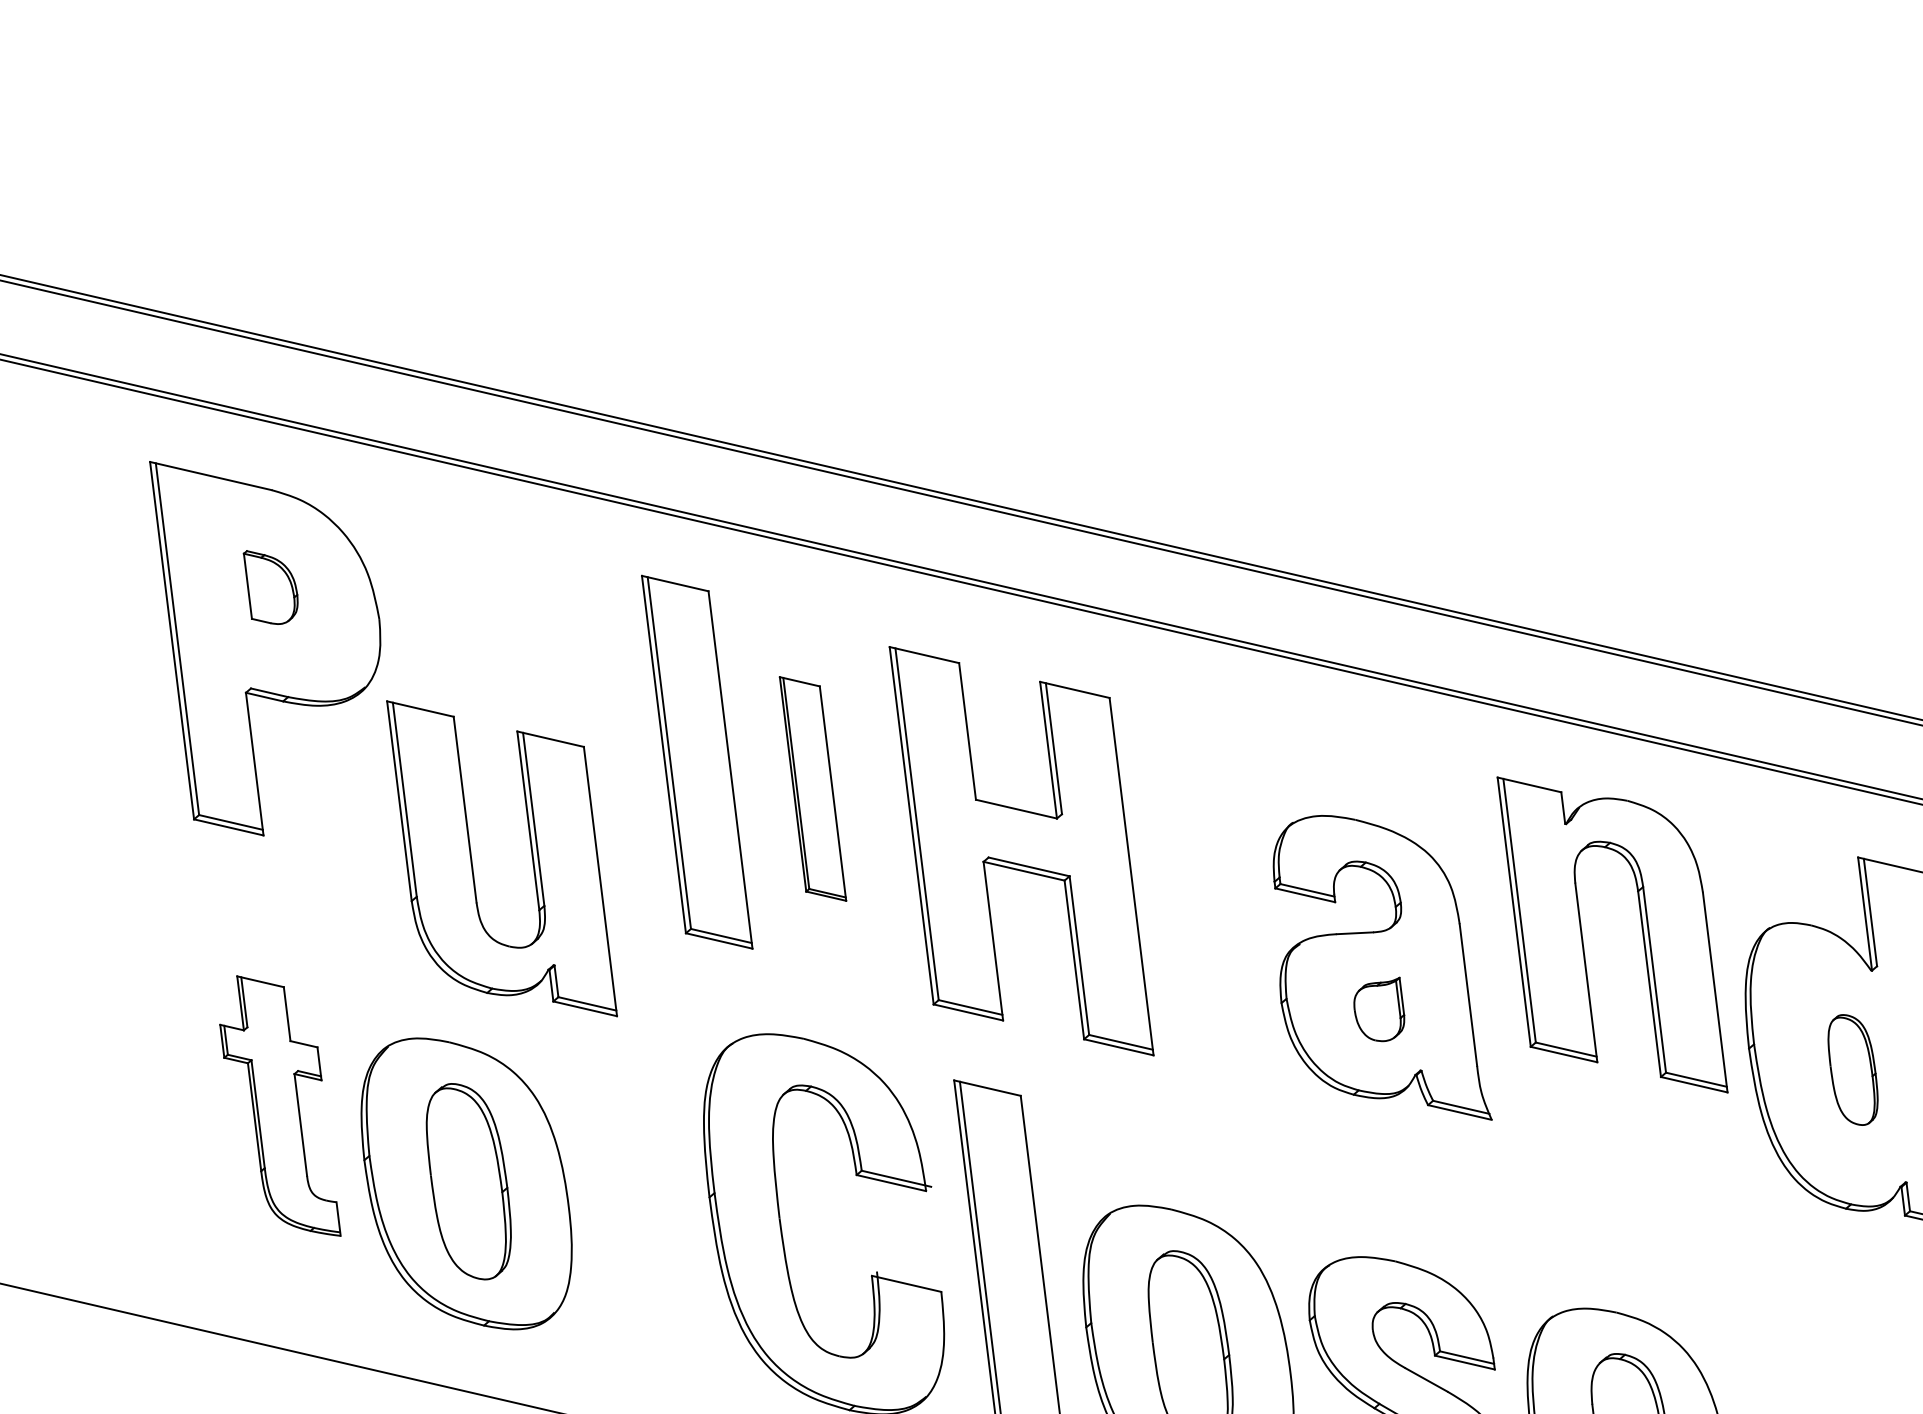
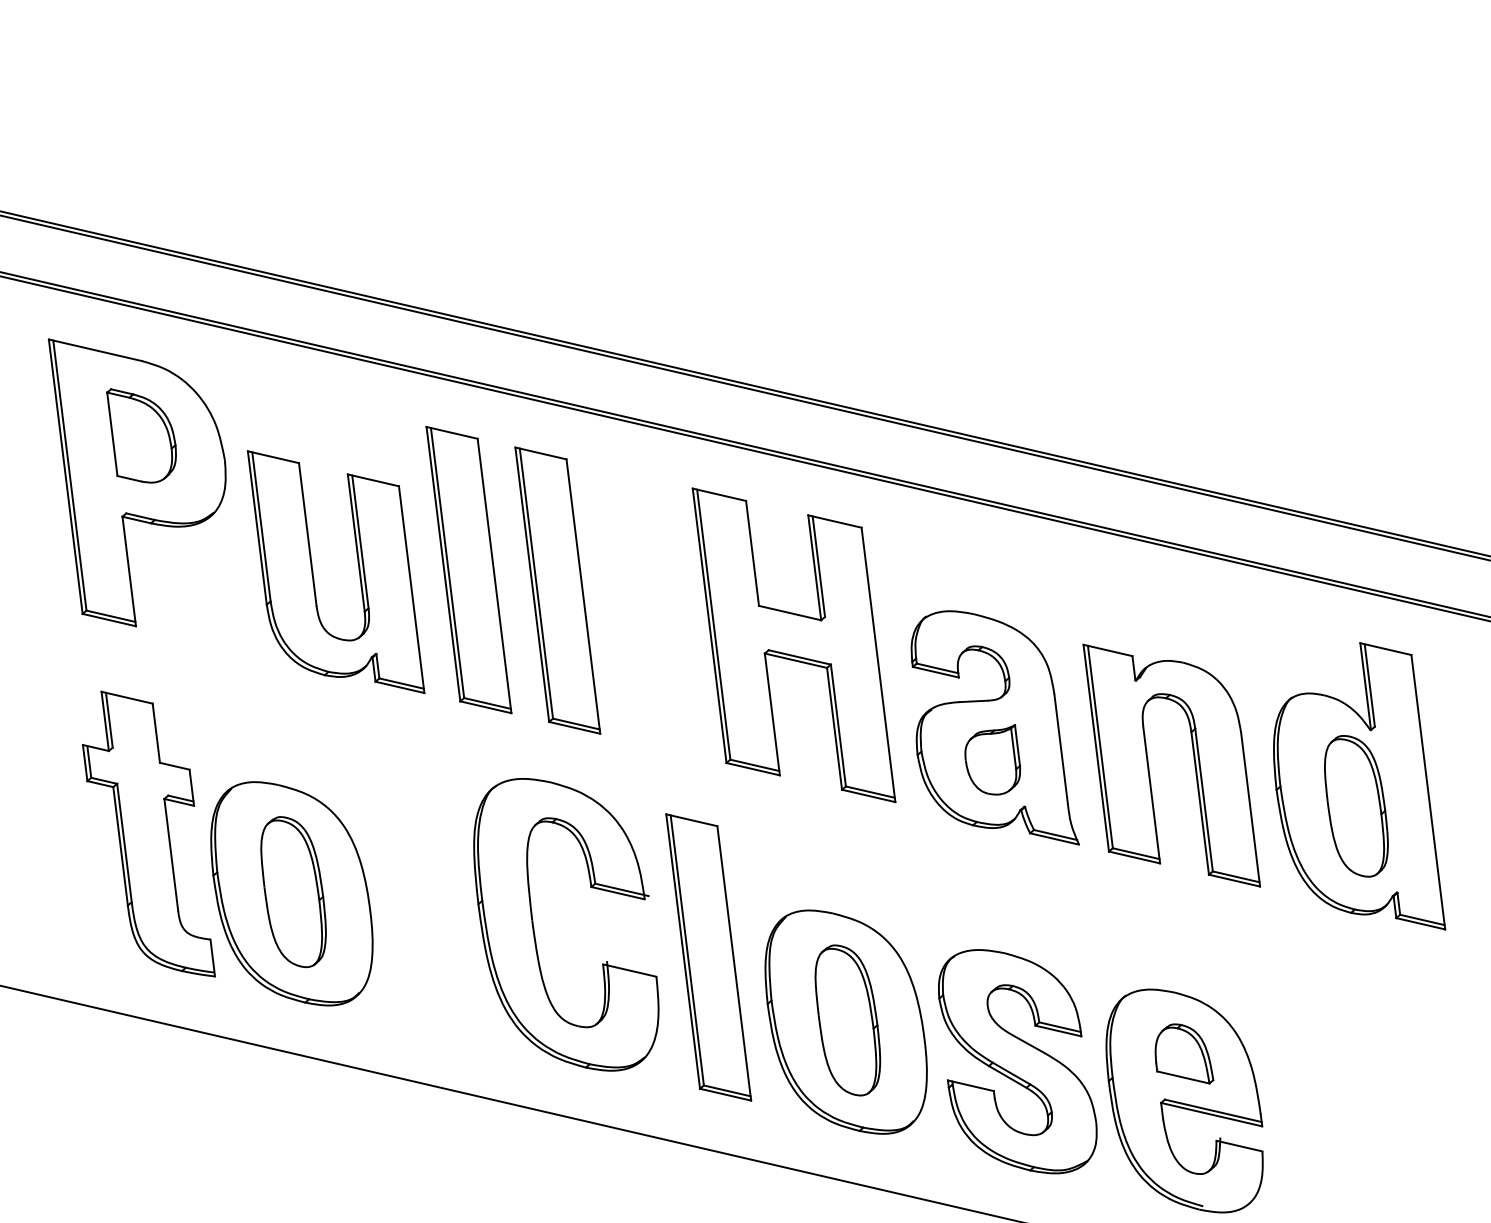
part: (270, 586) -> (141, 435), size x1.67
part: (812, 788) -> (557, 590), size x1.67
part: (1020, 851) -> (793, 645), moved
part: (472, 857) -> (313, 571), moved
part: (1583, 936) -> (1149, 766), moved
part: (1379, 1008) -> (992, 759), size x1.43
part: (1853, 1070) -> (1356, 806), size x1.67
part: (279, 1105) -> (148, 833), size x1.43

